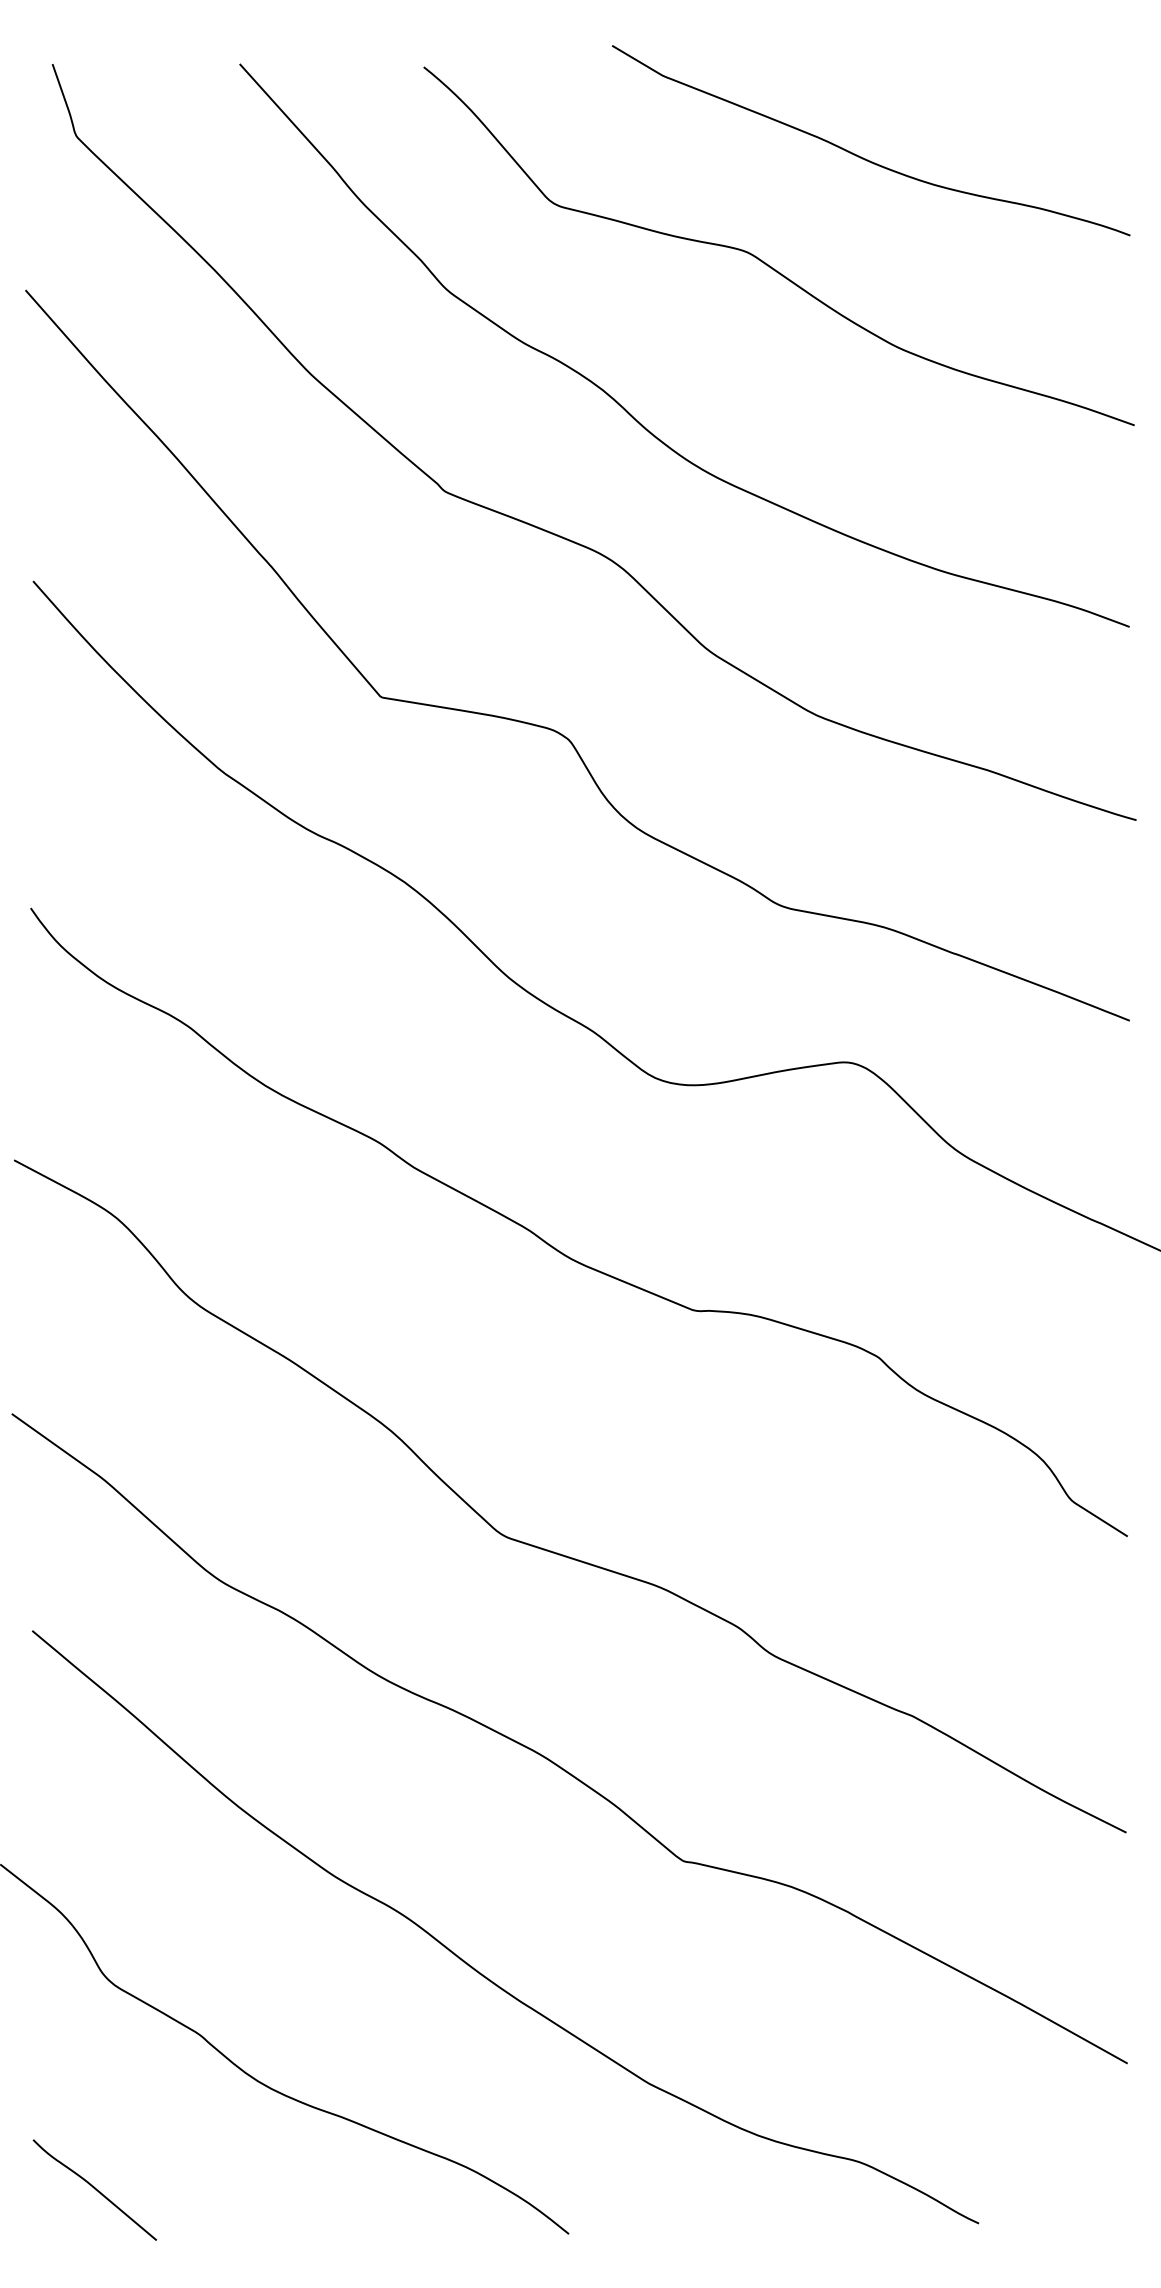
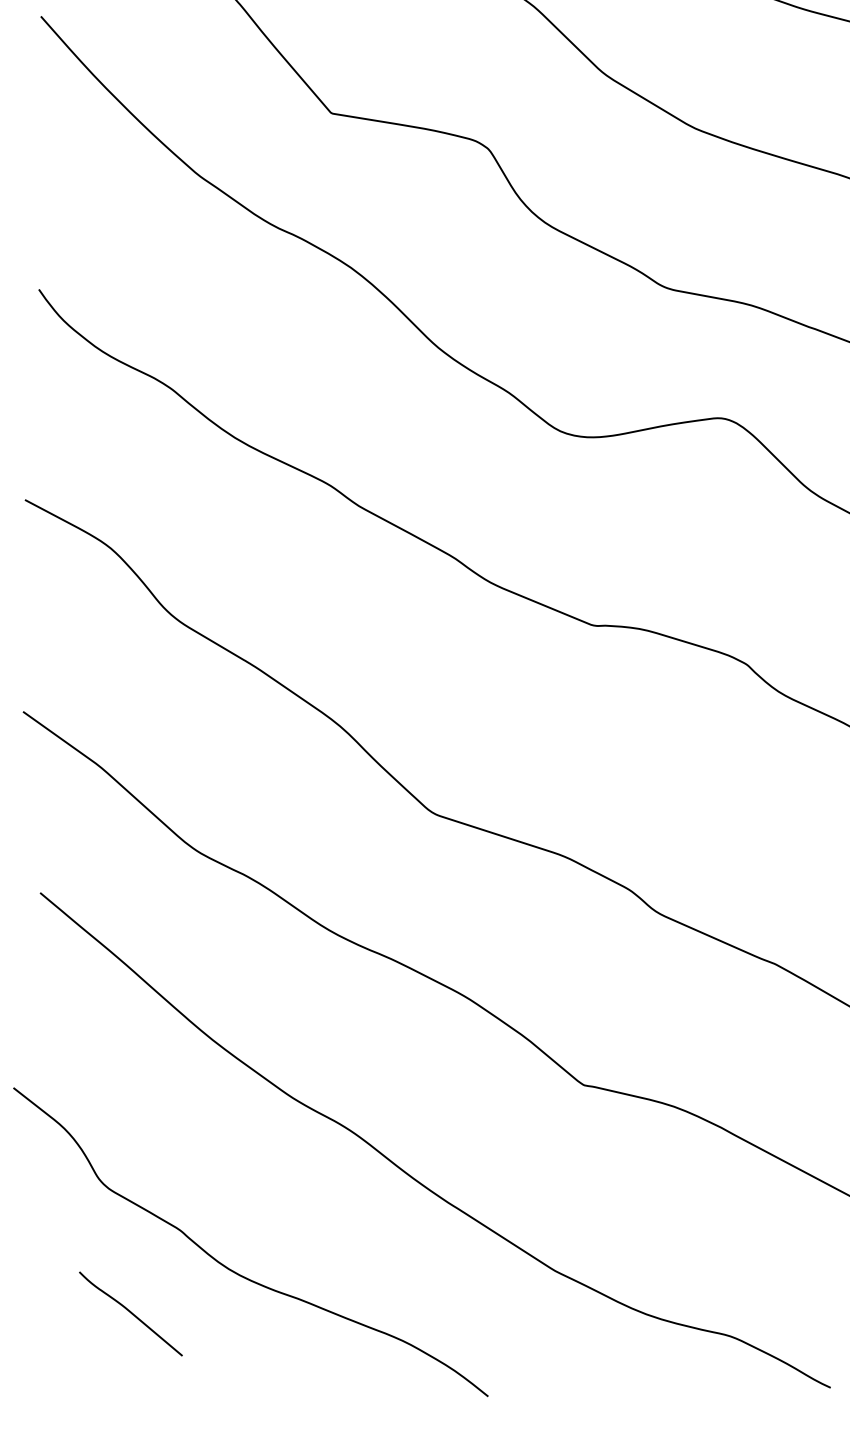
curve: (94, 2189) -> (130, 1313), moved

